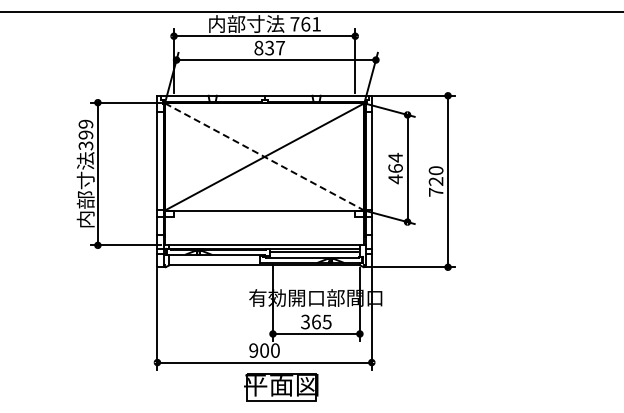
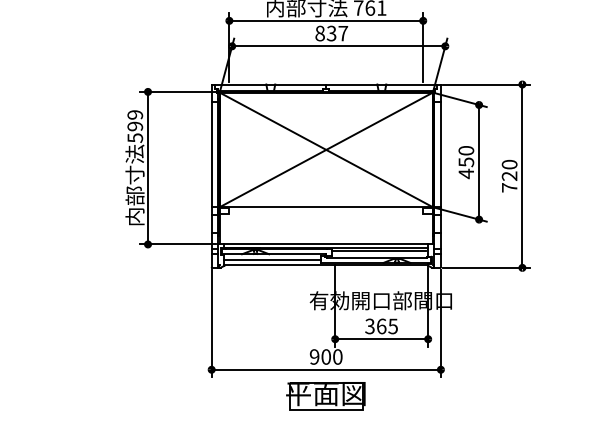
text: (85, 145) -> (134, 137), 399 -> 599
line: (265, 157) -> (327, 150), dashed -> solid
text: (395, 163) -> (466, 156), 464 -> 450
line: (214, 259) -> (272, 259), added
part: (281, 387) -> (326, 396), moved

